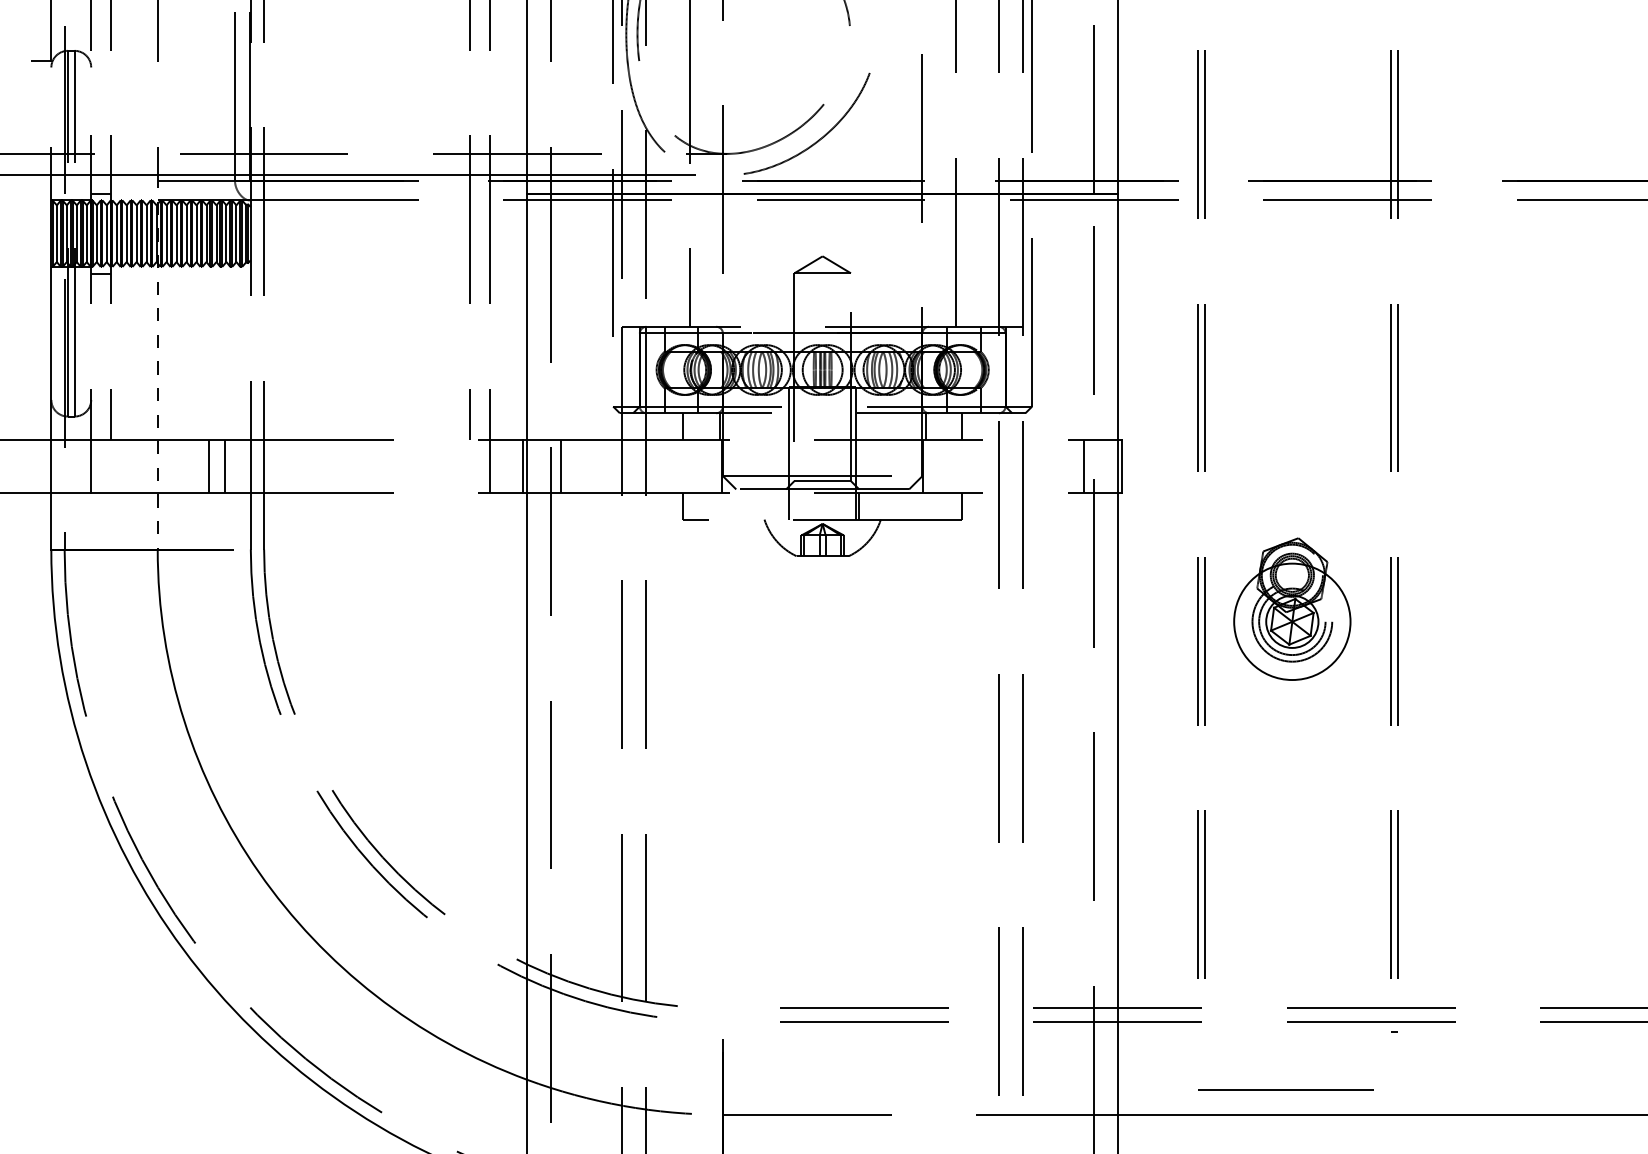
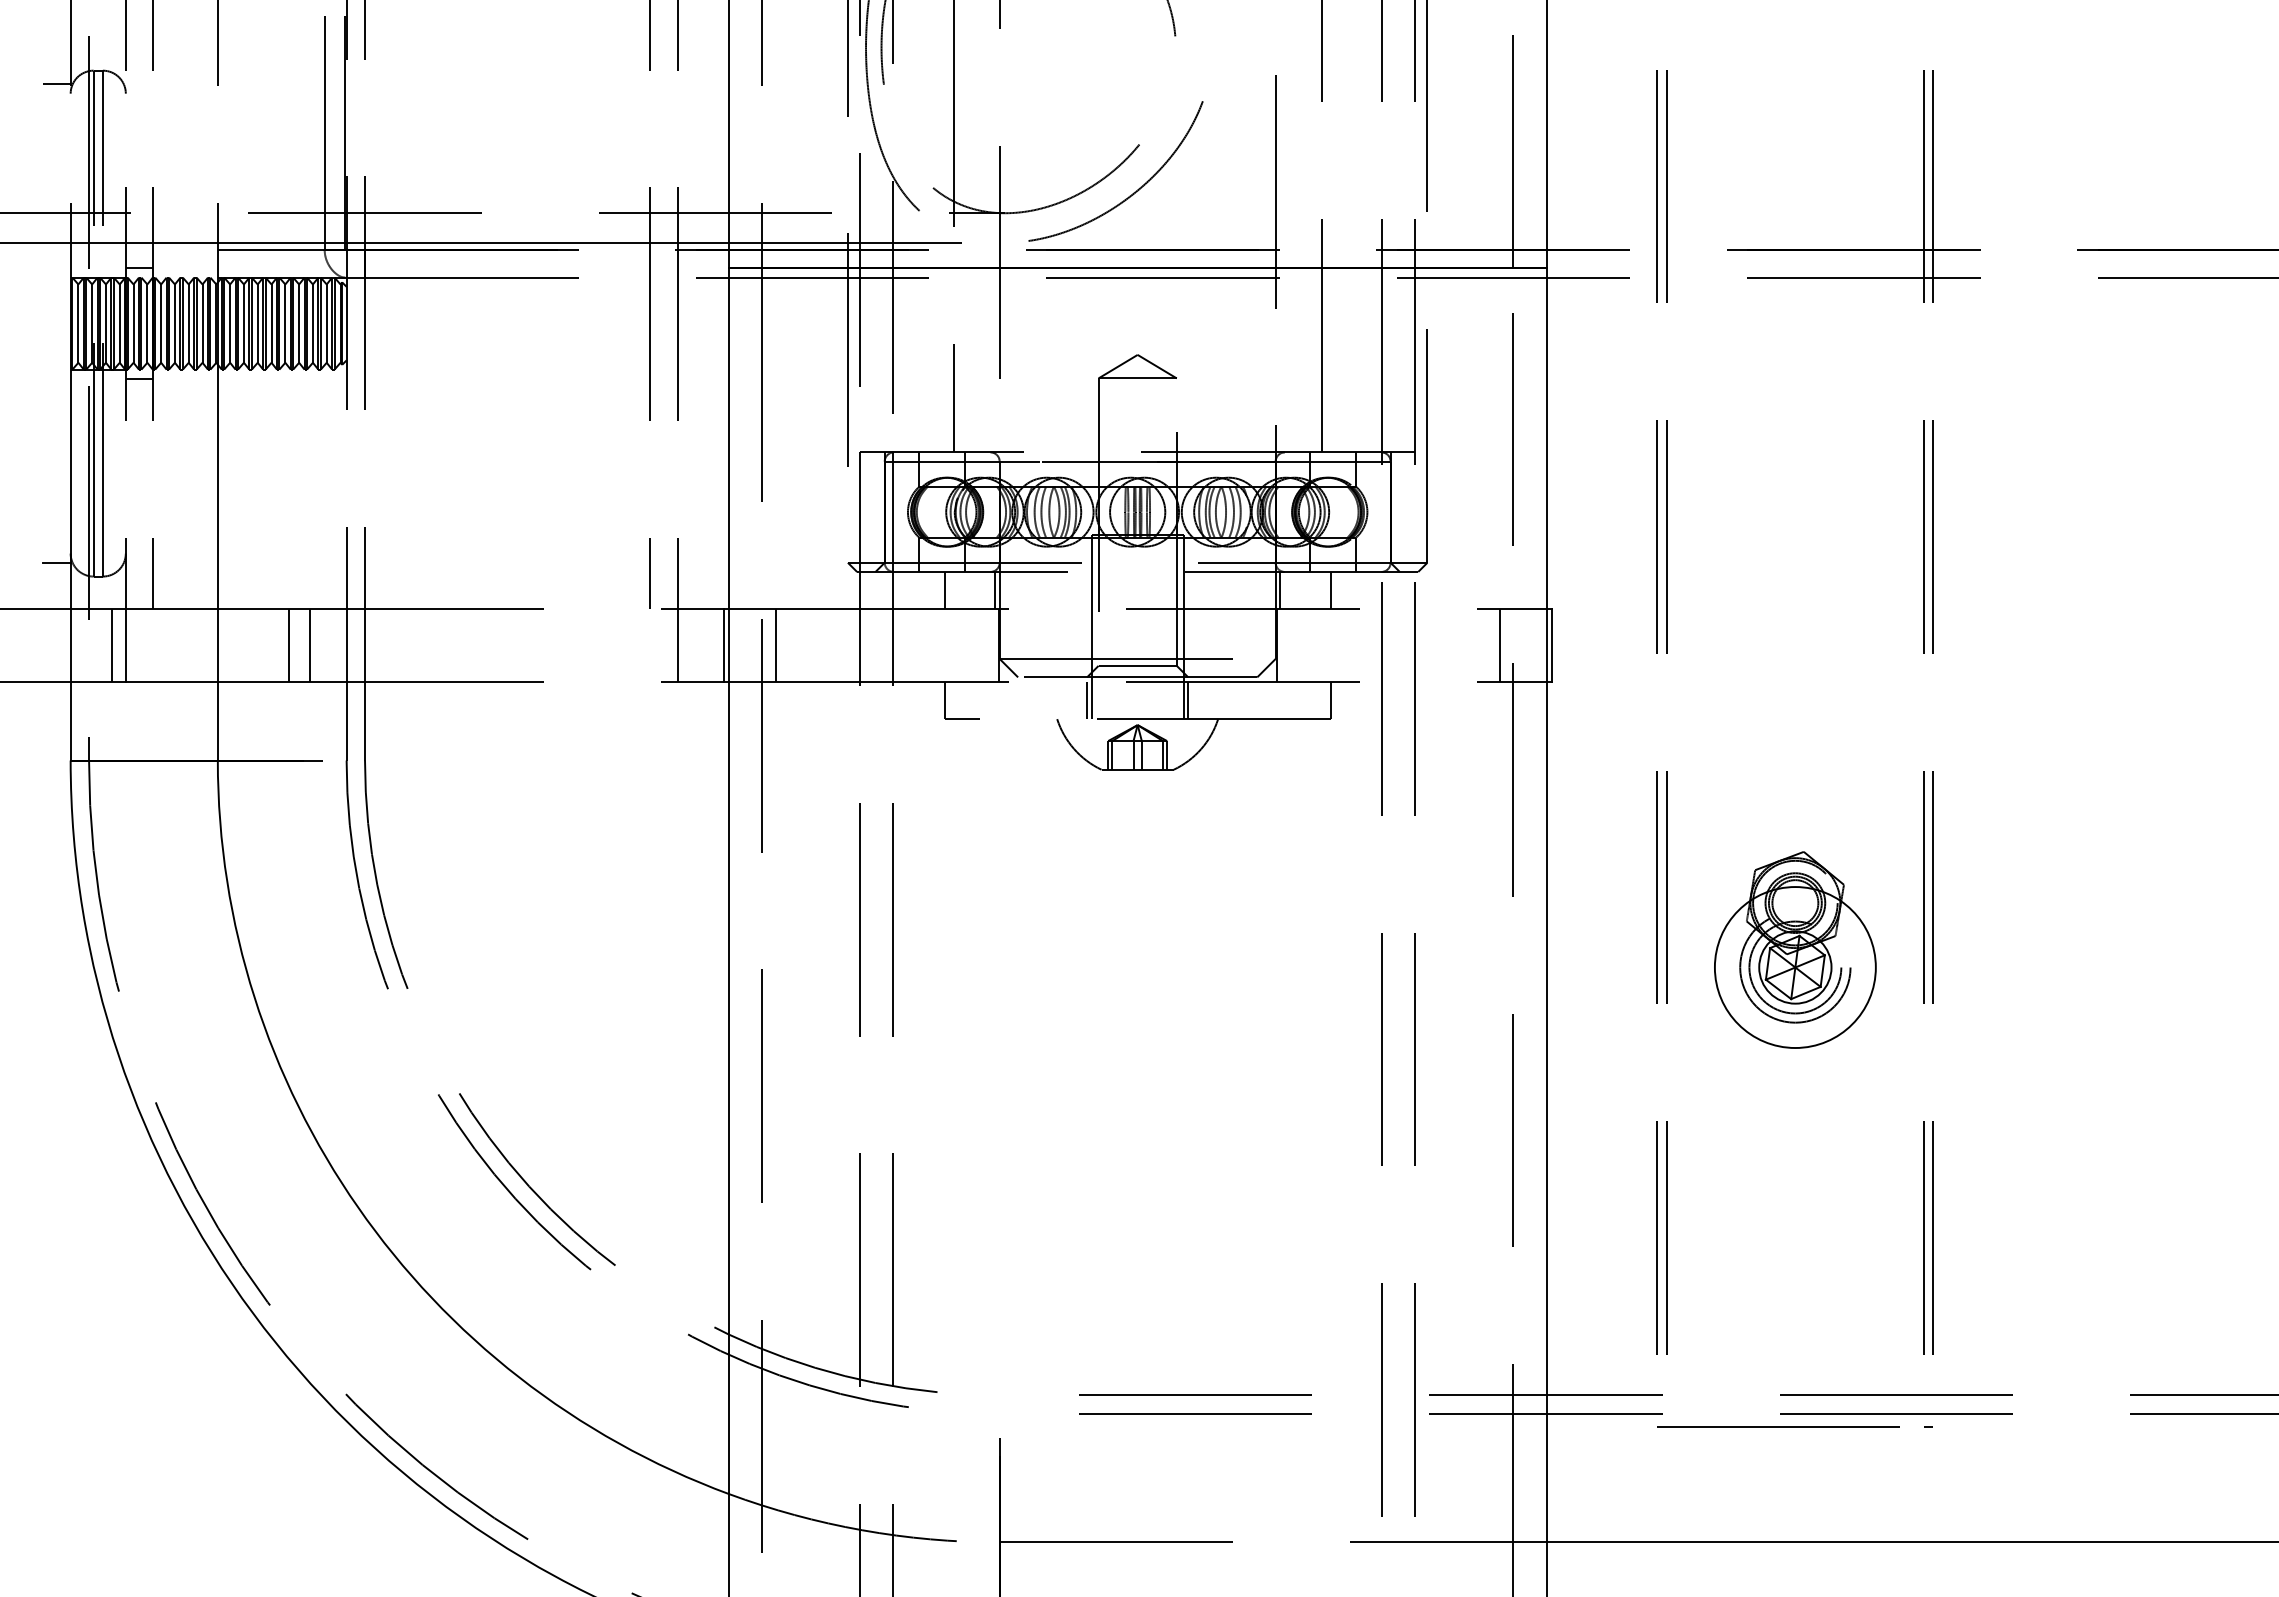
line: (157, 362) -> (217, 501), dashed -> solid
line: (41, 406) -> (56, 562), added
line: (80, 466) -> (111, 645), added
line: (786, 506) -> (1087, 700), added
part: (1292, 608) -> (1795, 949), moved
line: (1285, 1089) -> (1778, 1426), moved

